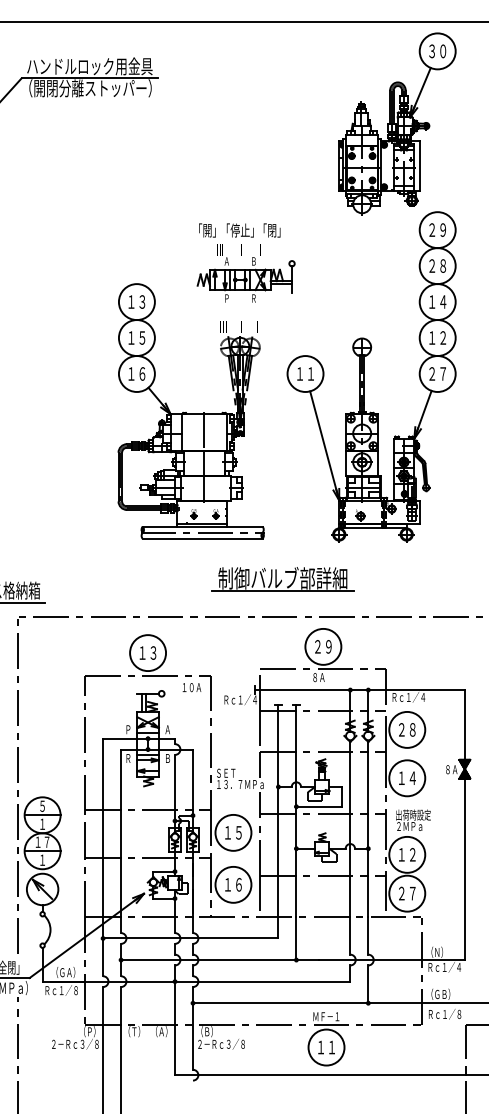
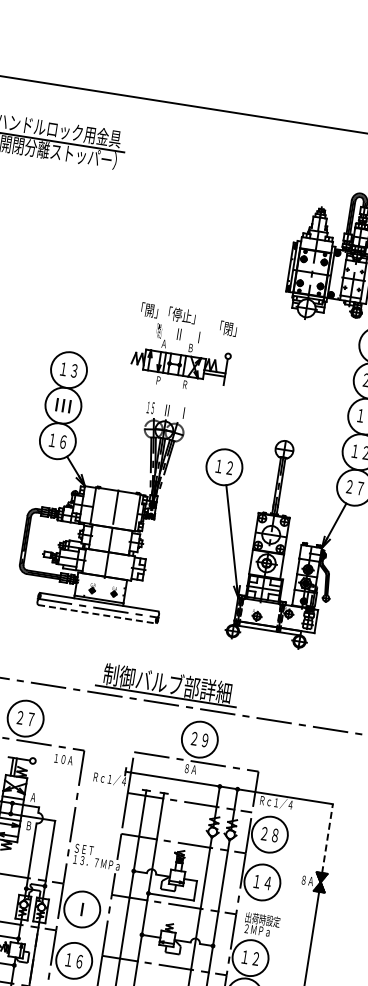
text: (271, 230) -> (227, 328), moved
text: (219, 249) -> (158, 330), Ⅲ -> 「閉」
text: (223, 326) -> (150, 407), Ⅲ -> １５
text: (136, 337) -> (63, 405), １５ -> Ⅲ
text: (310, 373) -> (229, 467), １１ -> １２
line: (202, 538) -> (97, 613), solid -> dashed
part: (282, 579) -> (167, 684), moved
text: (147, 652) -> (25, 717), １３ -> ２７
line: (464, 724) -> (327, 838), solid -> dashed
text: (233, 832) -> (82, 909), １５ -> Ⅰ

